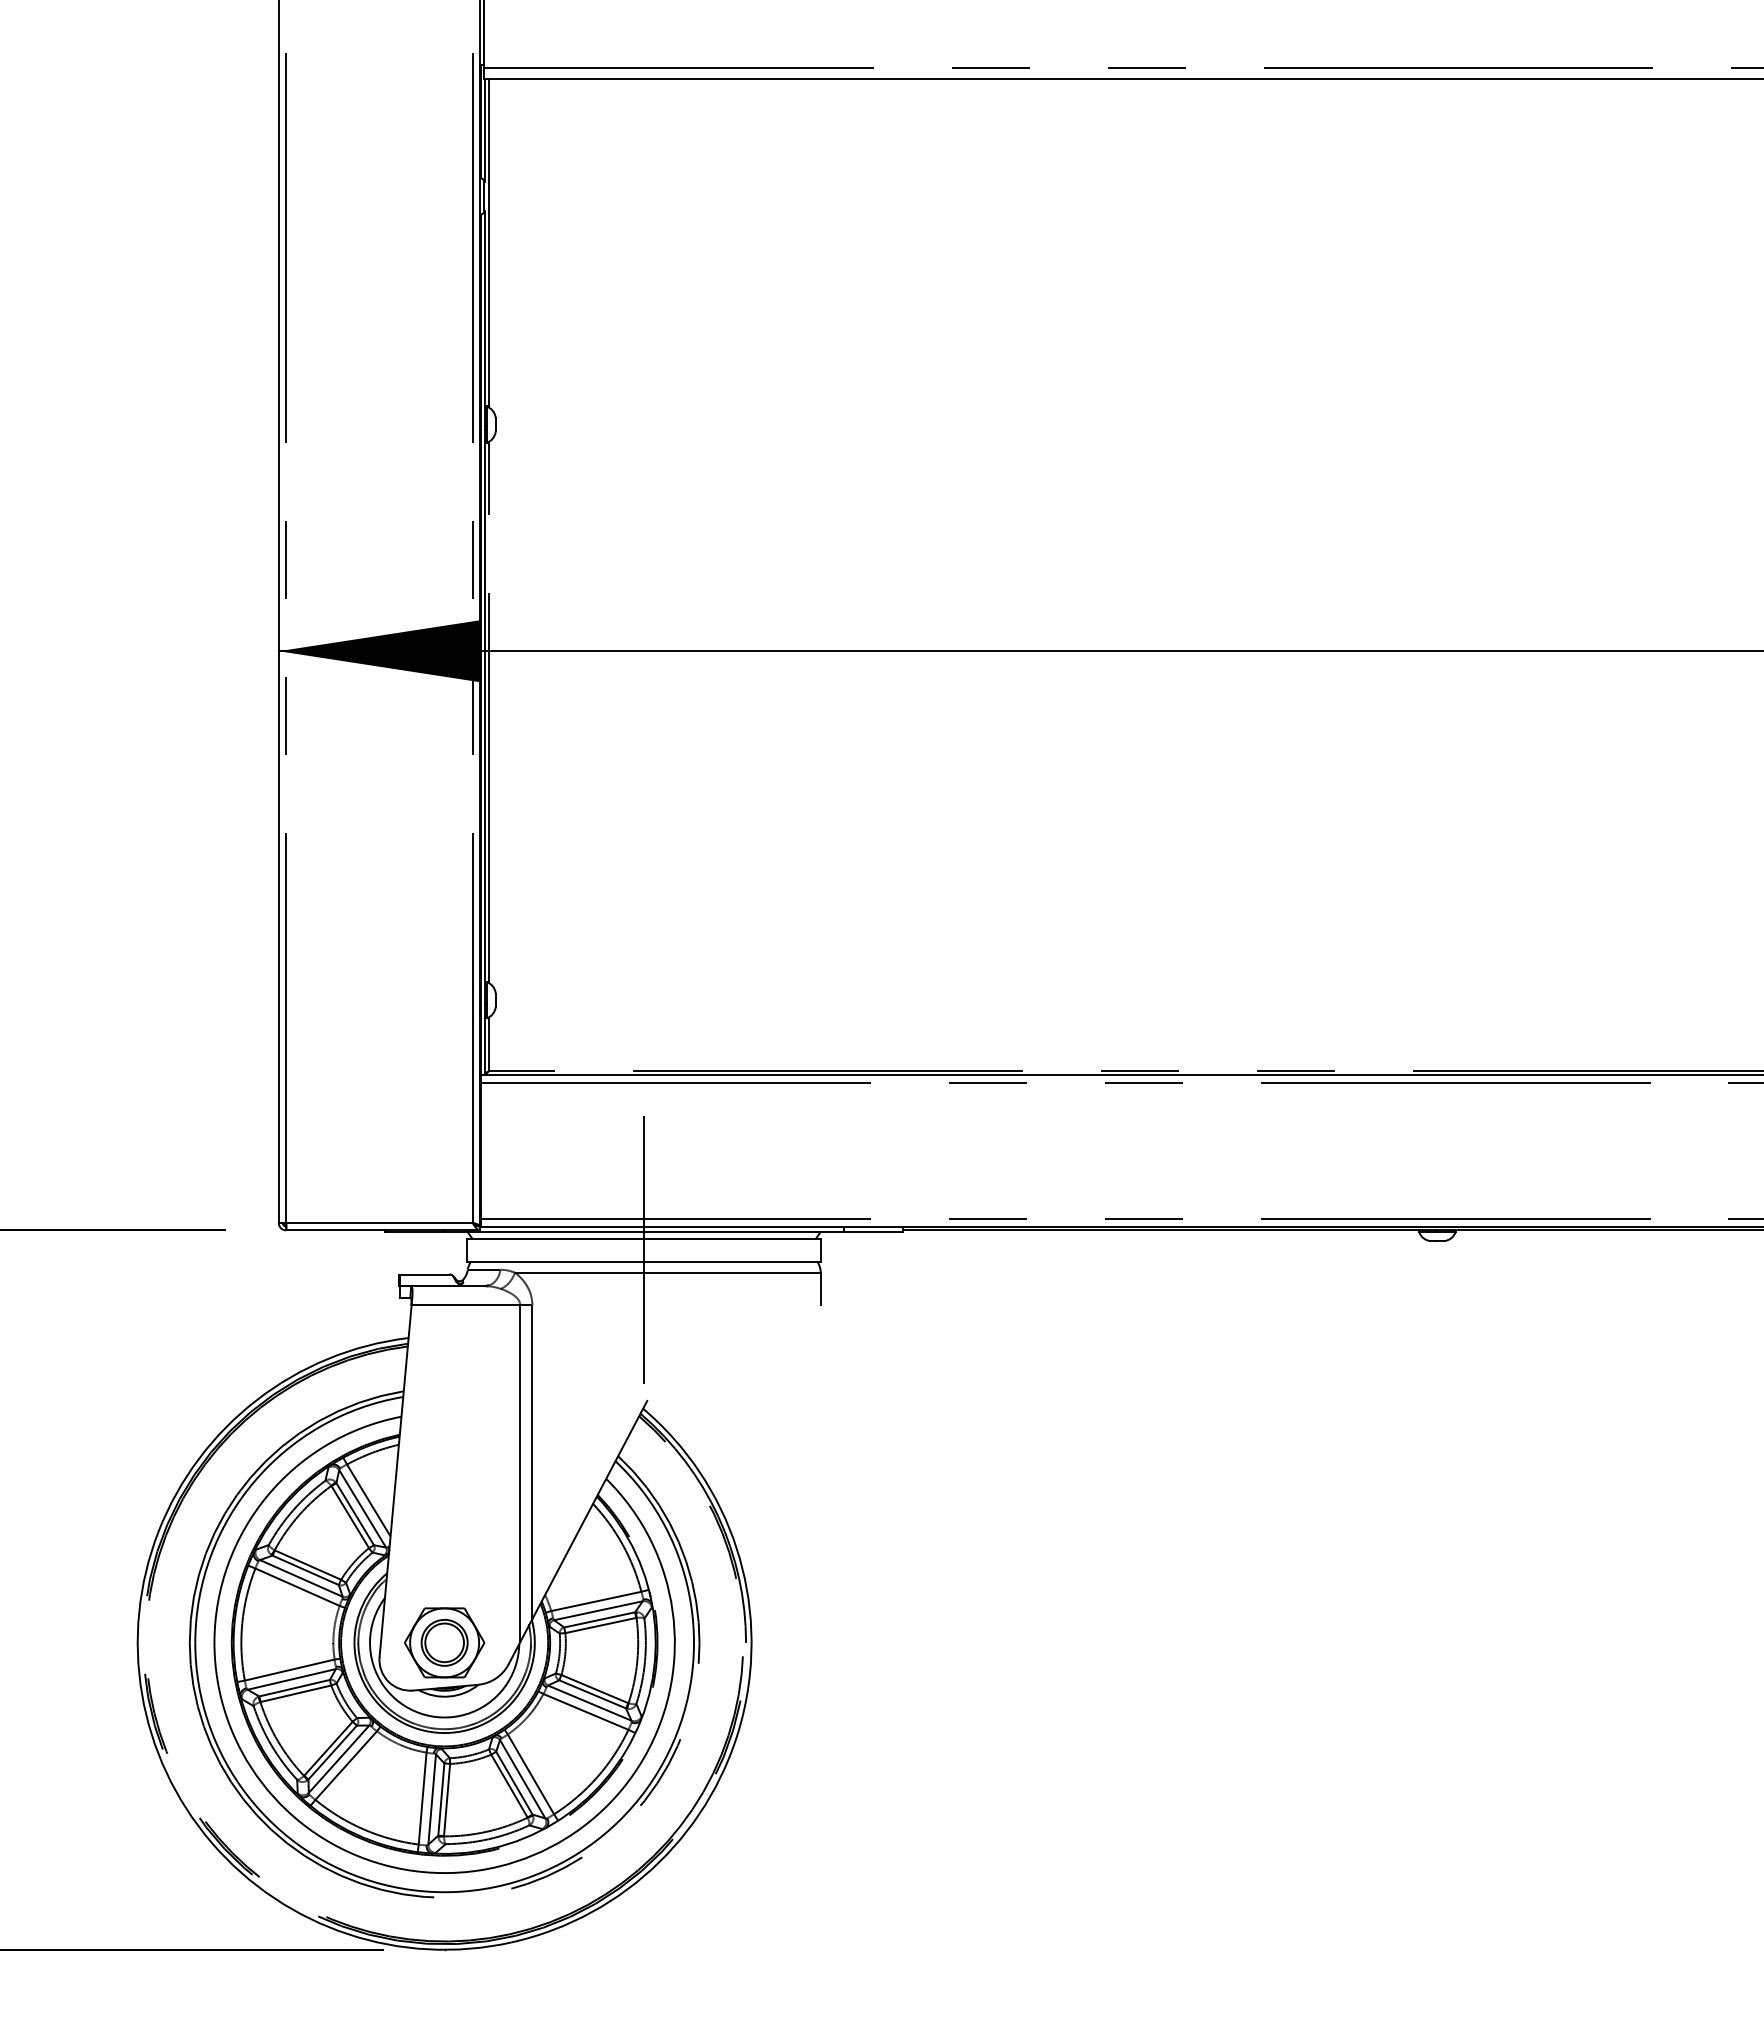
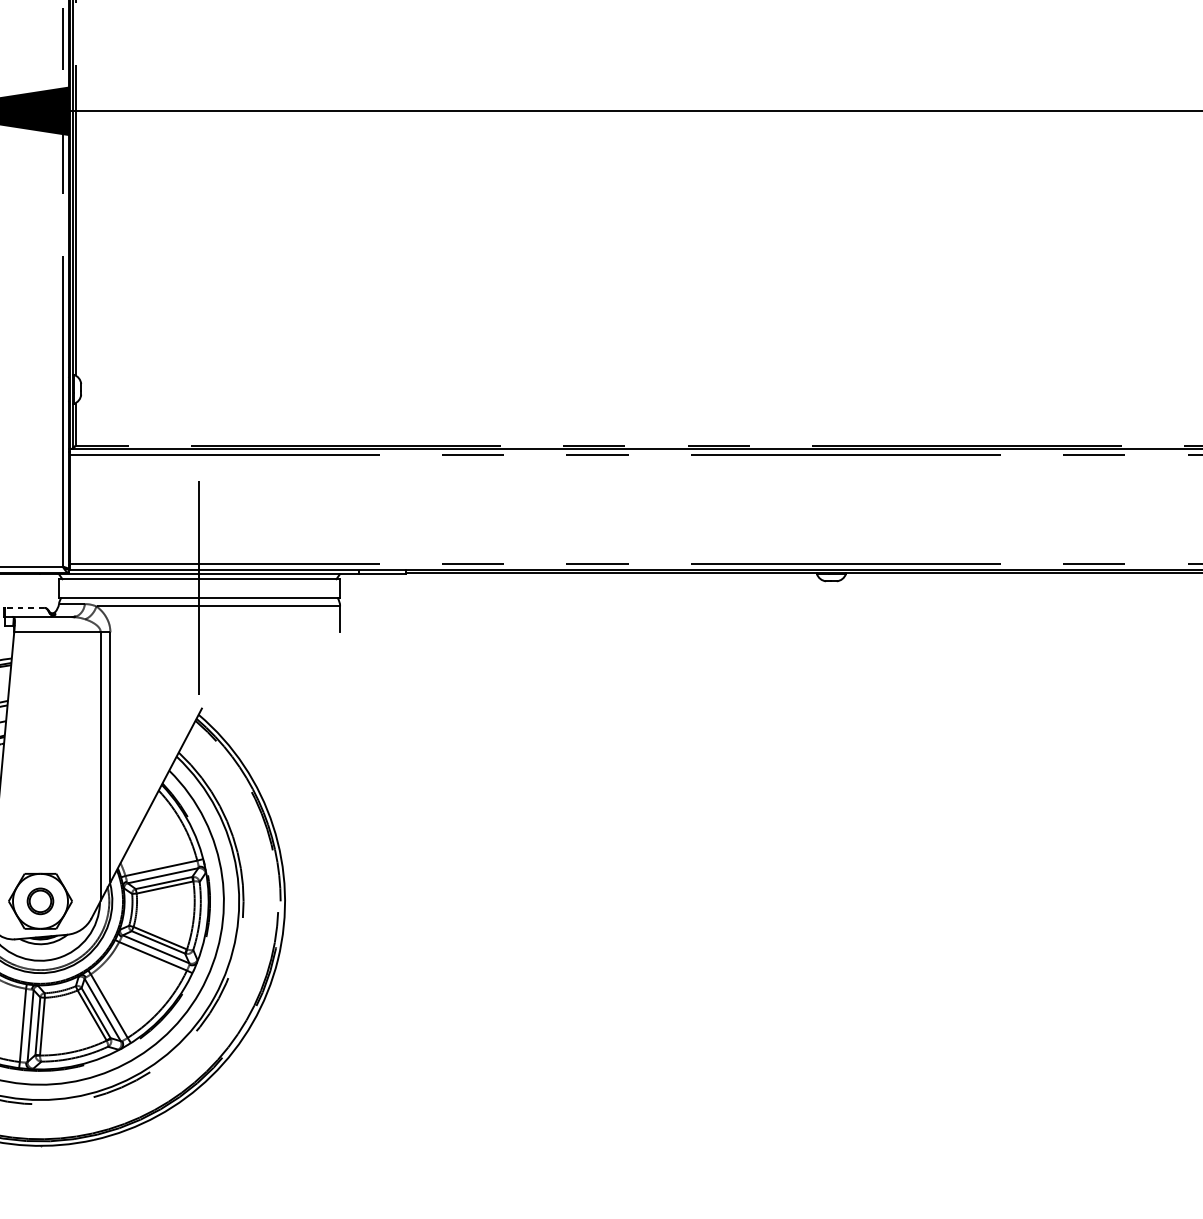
line: (424, 1274) -> (24, 607), solid -> dashed
part: (444, 1642) -> (40, 901), size x0.7

